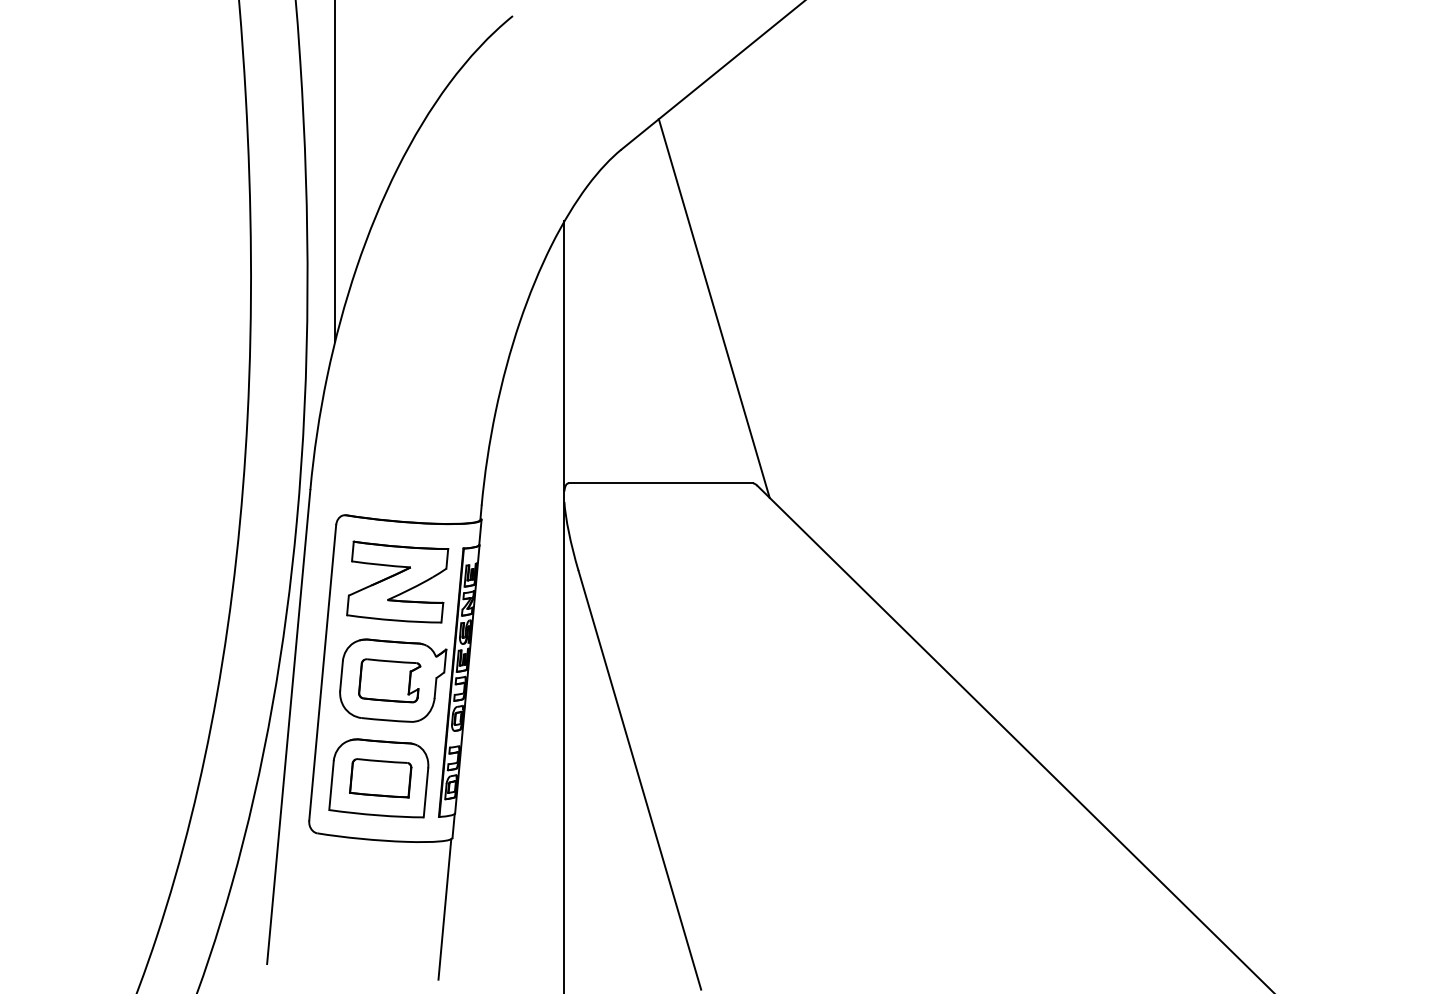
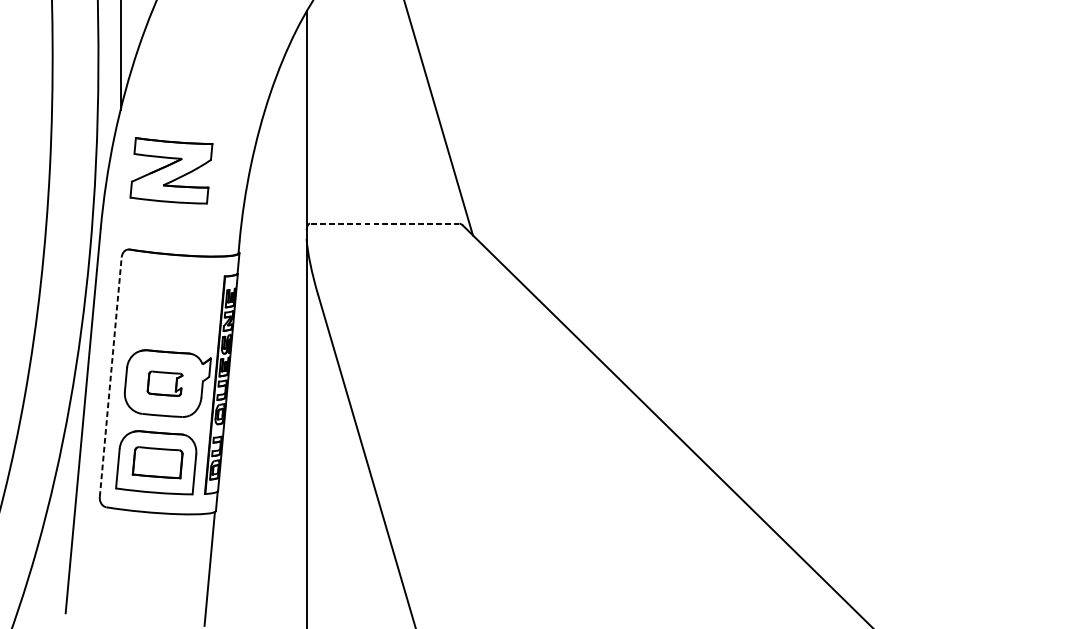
line: (660, 483) -> (384, 223), solid -> dashed
part: (397, 581) -> (171, 170), moved
line: (322, 672) -> (110, 376), solid -> dashed
part: (389, 680) -> (164, 383), size x0.7

